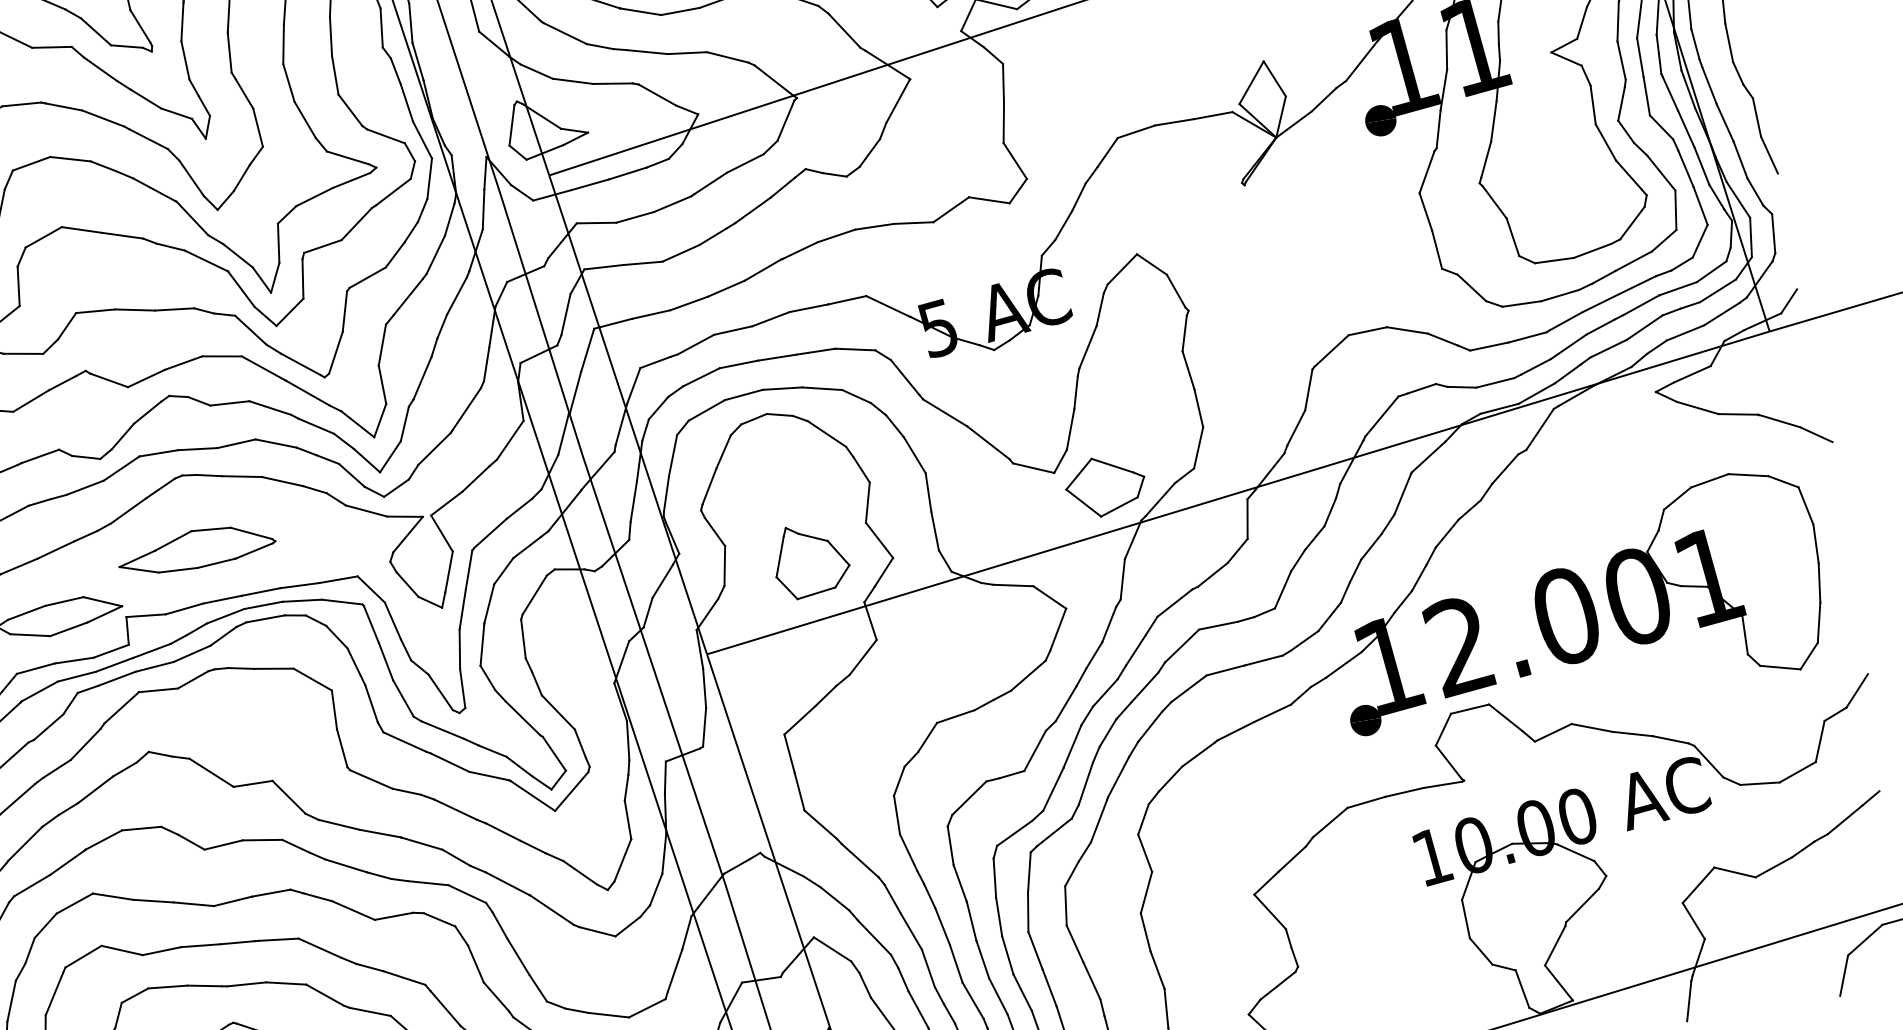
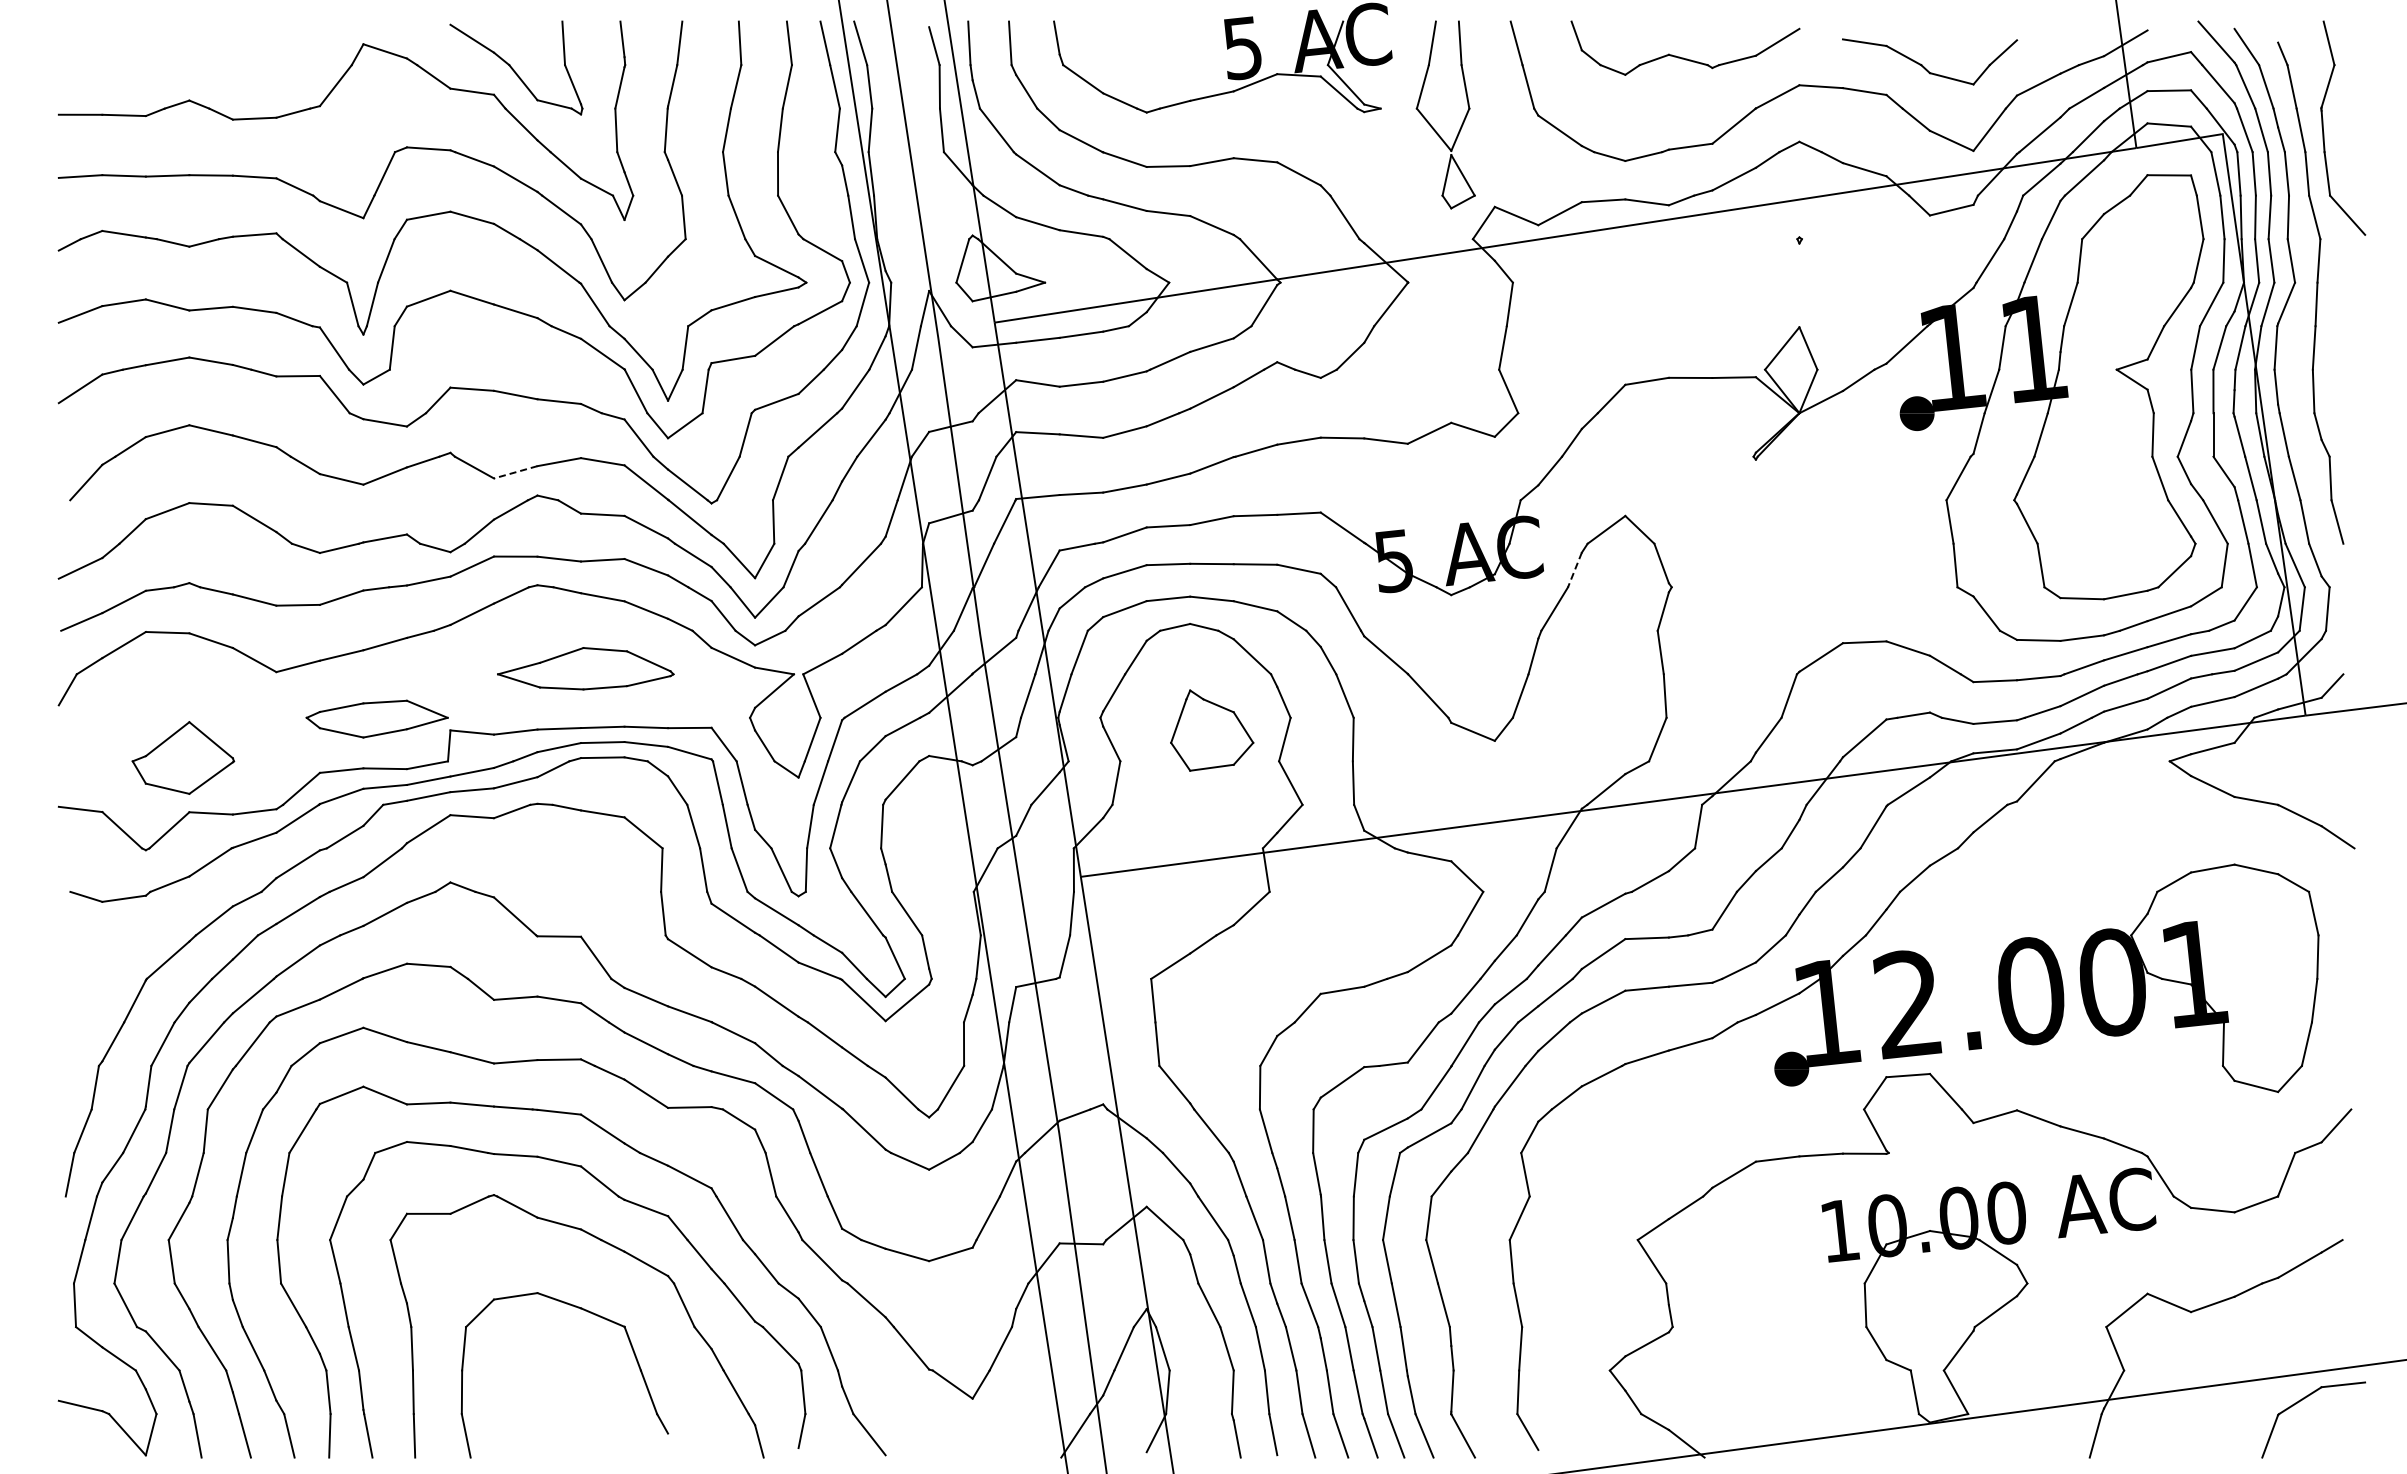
line: (1099, 309) -> (1574, 569), solid -> dashed
line: (146, 378) -> (515, 472), solid -> dashed
part: (1105, 486) -> (1548, 764), removed
part: (196, 549) -> (585, 668), moved
part: (811, 560) -> (1212, 730), moved

